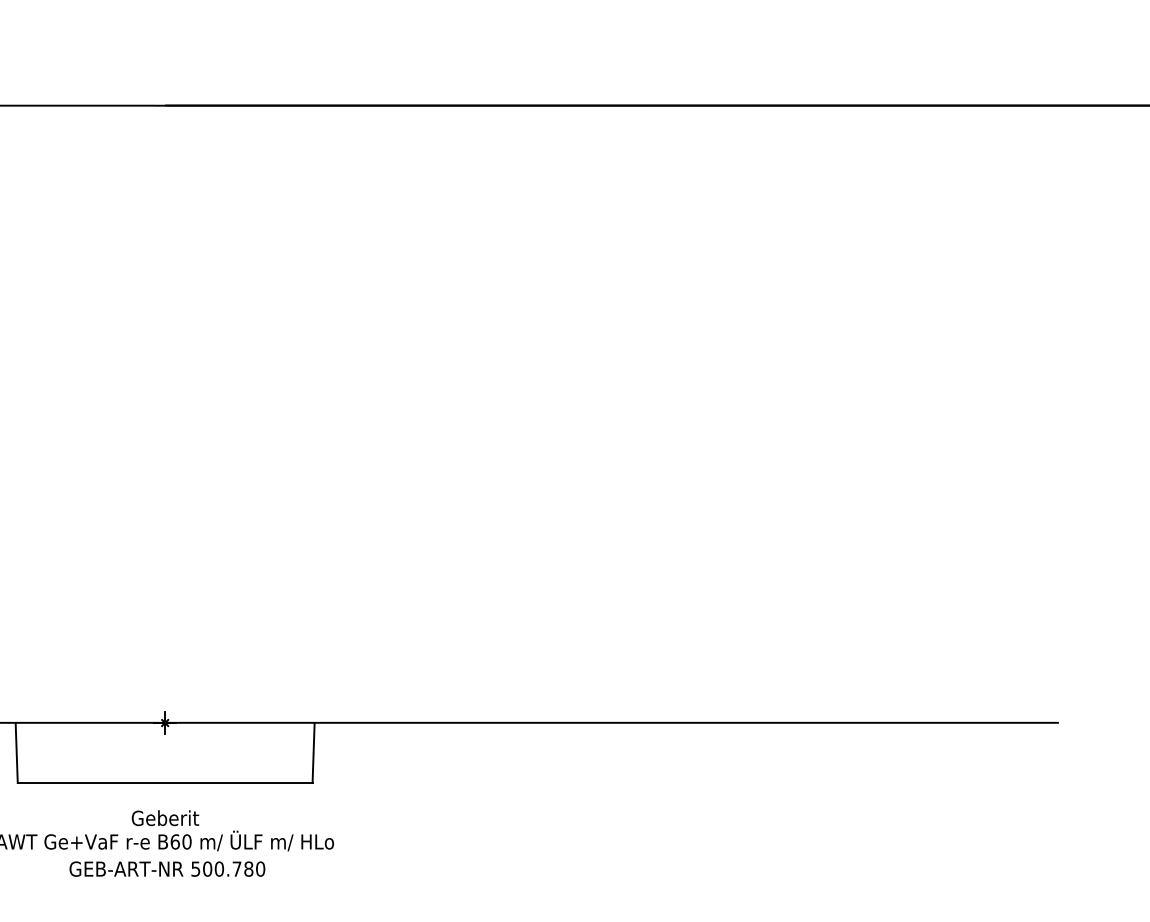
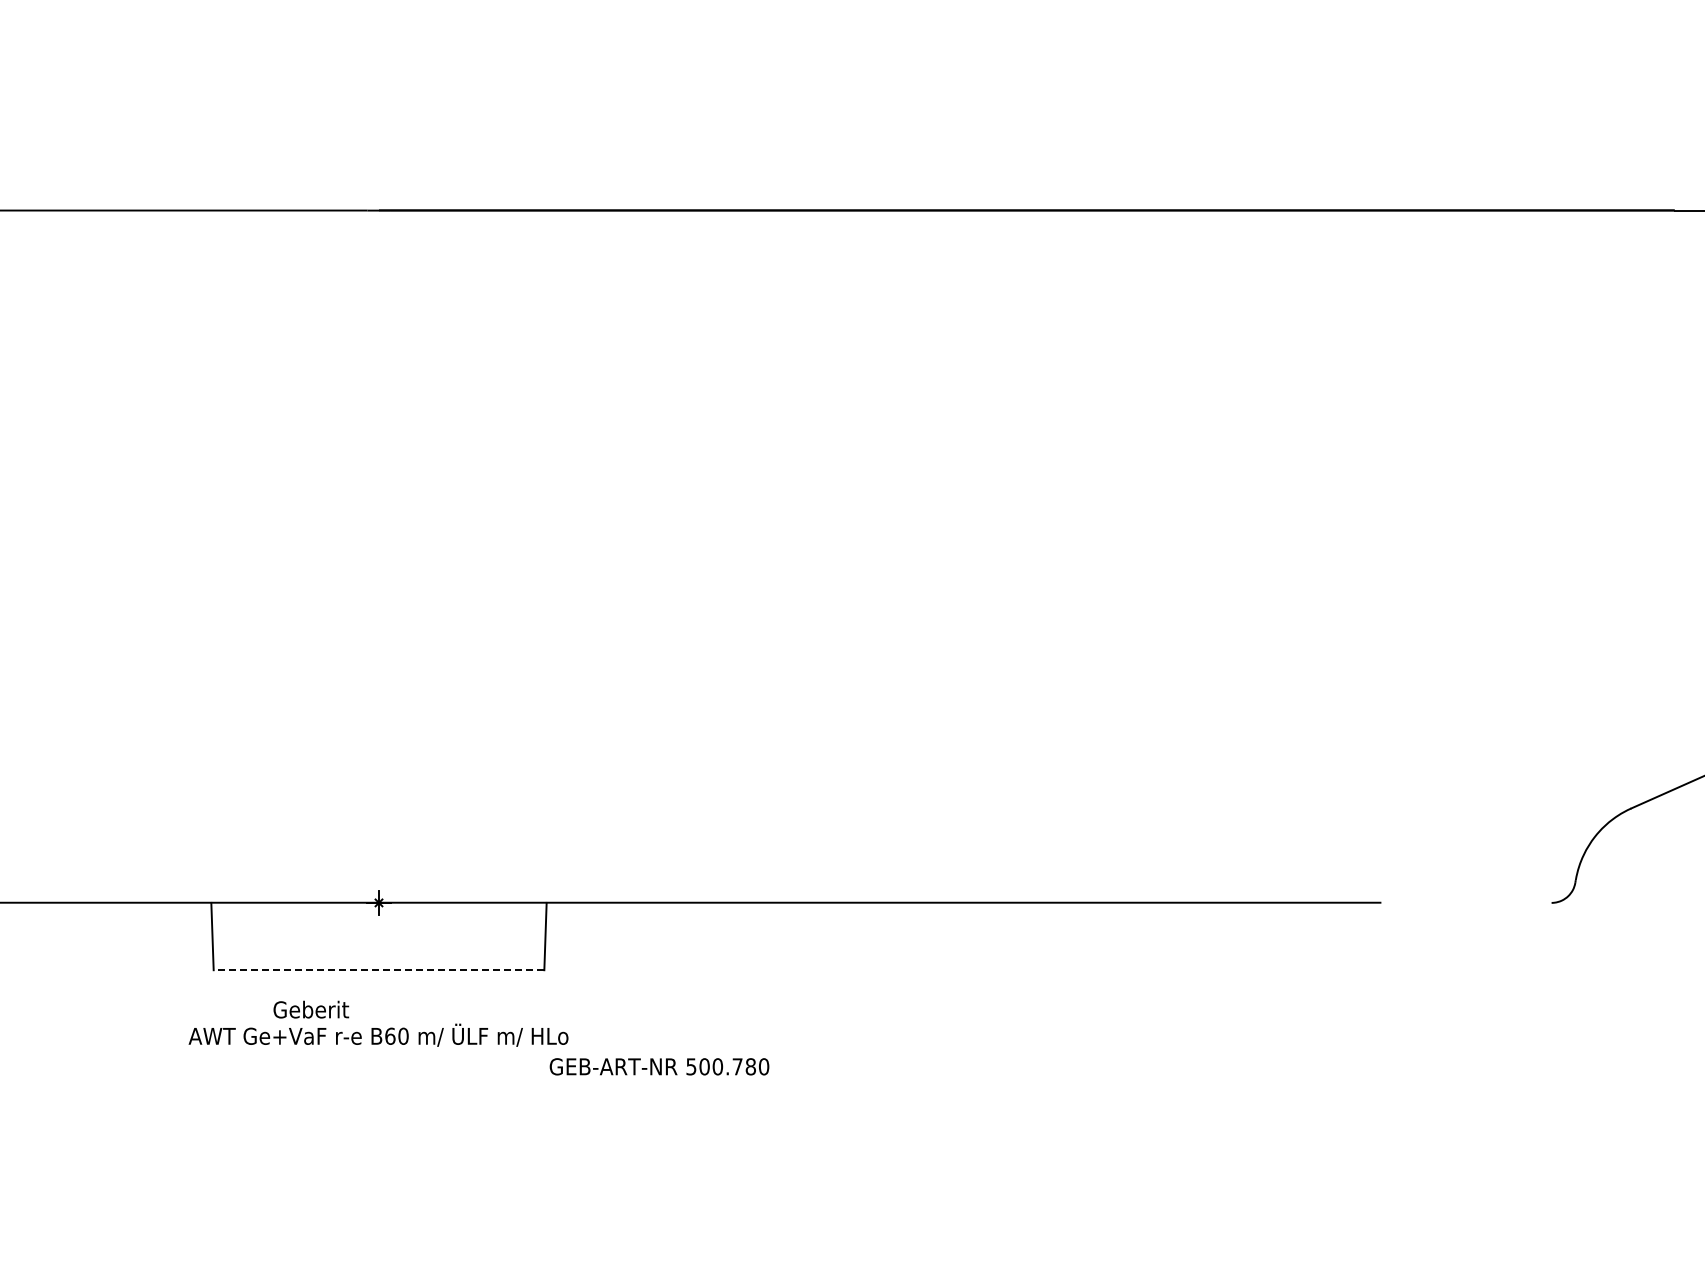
line: (164, 783) -> (378, 970), solid -> dashed
text: (165, 818) -> (311, 1009), moved
text: (167, 868) -> (659, 1066), moved

